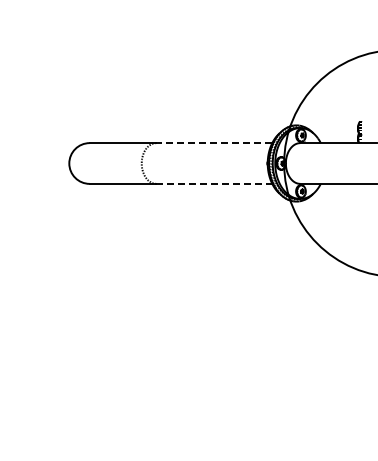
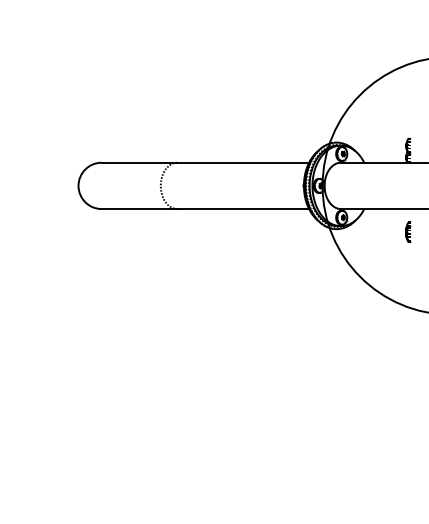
line: (213, 143) -> (242, 163), dashed -> solid
line: (214, 183) -> (243, 208), dashed -> solid
part: (359, 203) -> (408, 231), added

